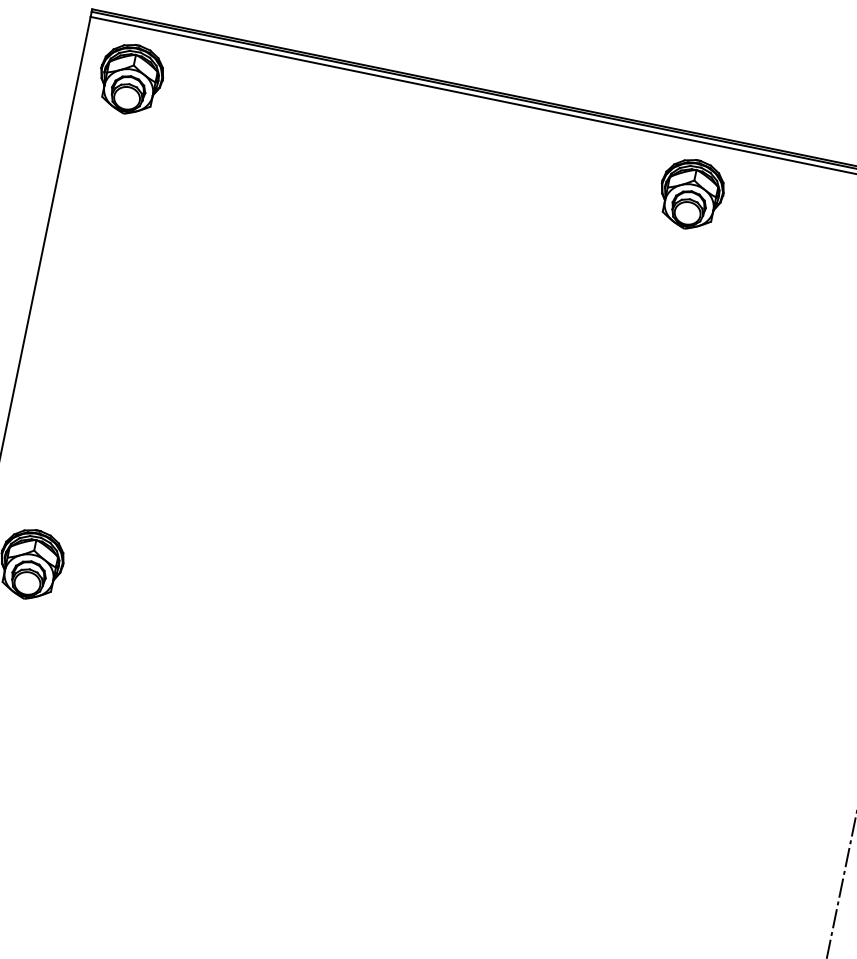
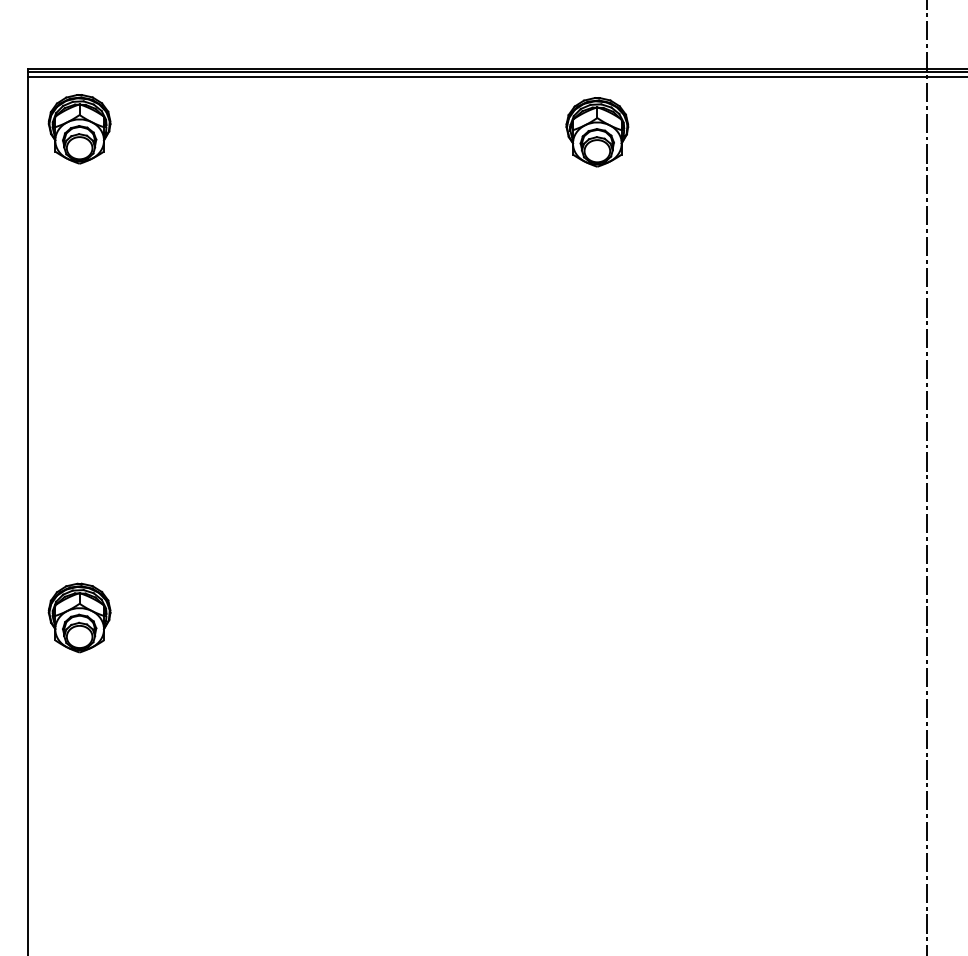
part: (691, 194) -> (597, 132), moved

